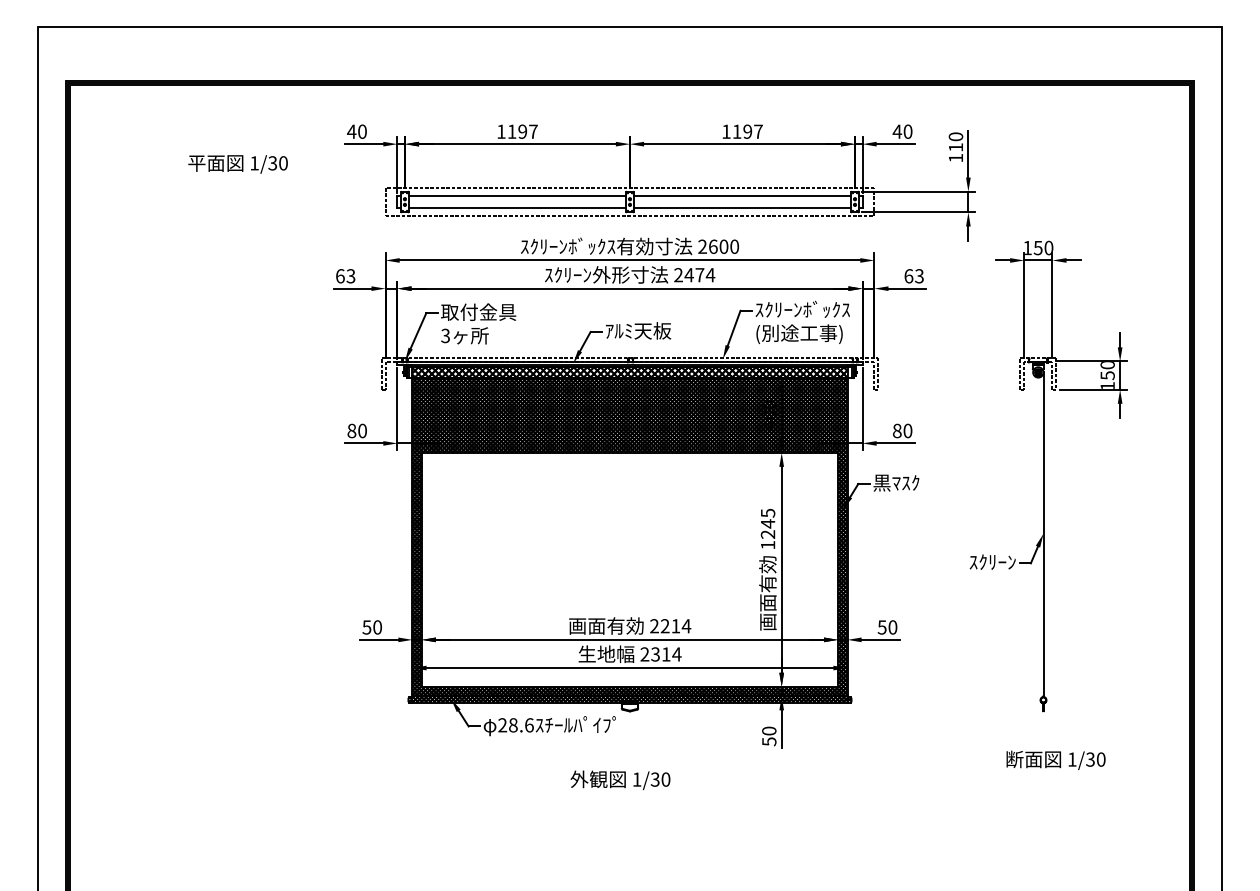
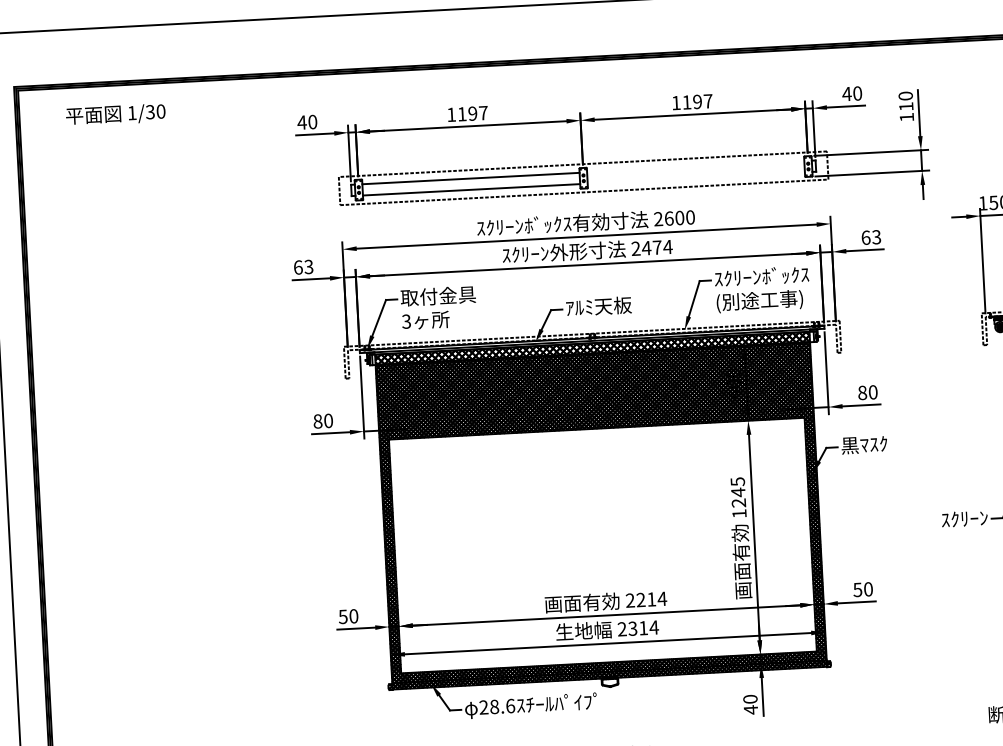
text: (237, 164) -> (115, 115), moved
line: (742, 196) -> (695, 166), removed
line: (742, 207) -> (696, 177), removed
text: (769, 741) -> (751, 709), 50 -> 40

